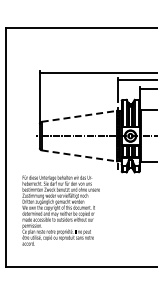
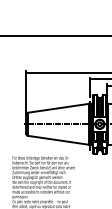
line: (80, 116) -> (59, 108), dashed -> solid
line: (80, 156) -> (59, 140), dashed -> solid

